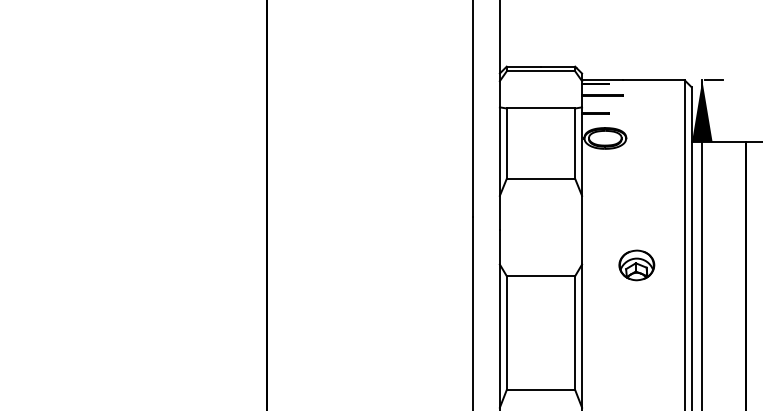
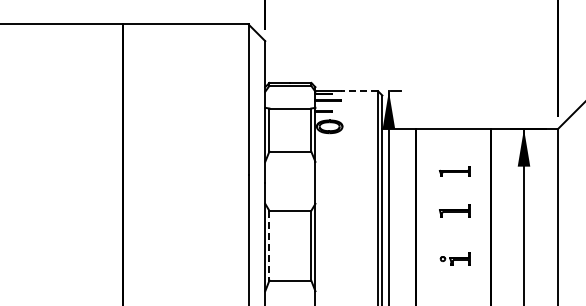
line: (654, 80) -> (359, 91), solid -> dashed
part: (636, 265) -> (348, 204), removed
line: (506, 332) -> (269, 245), solid -> dashed

